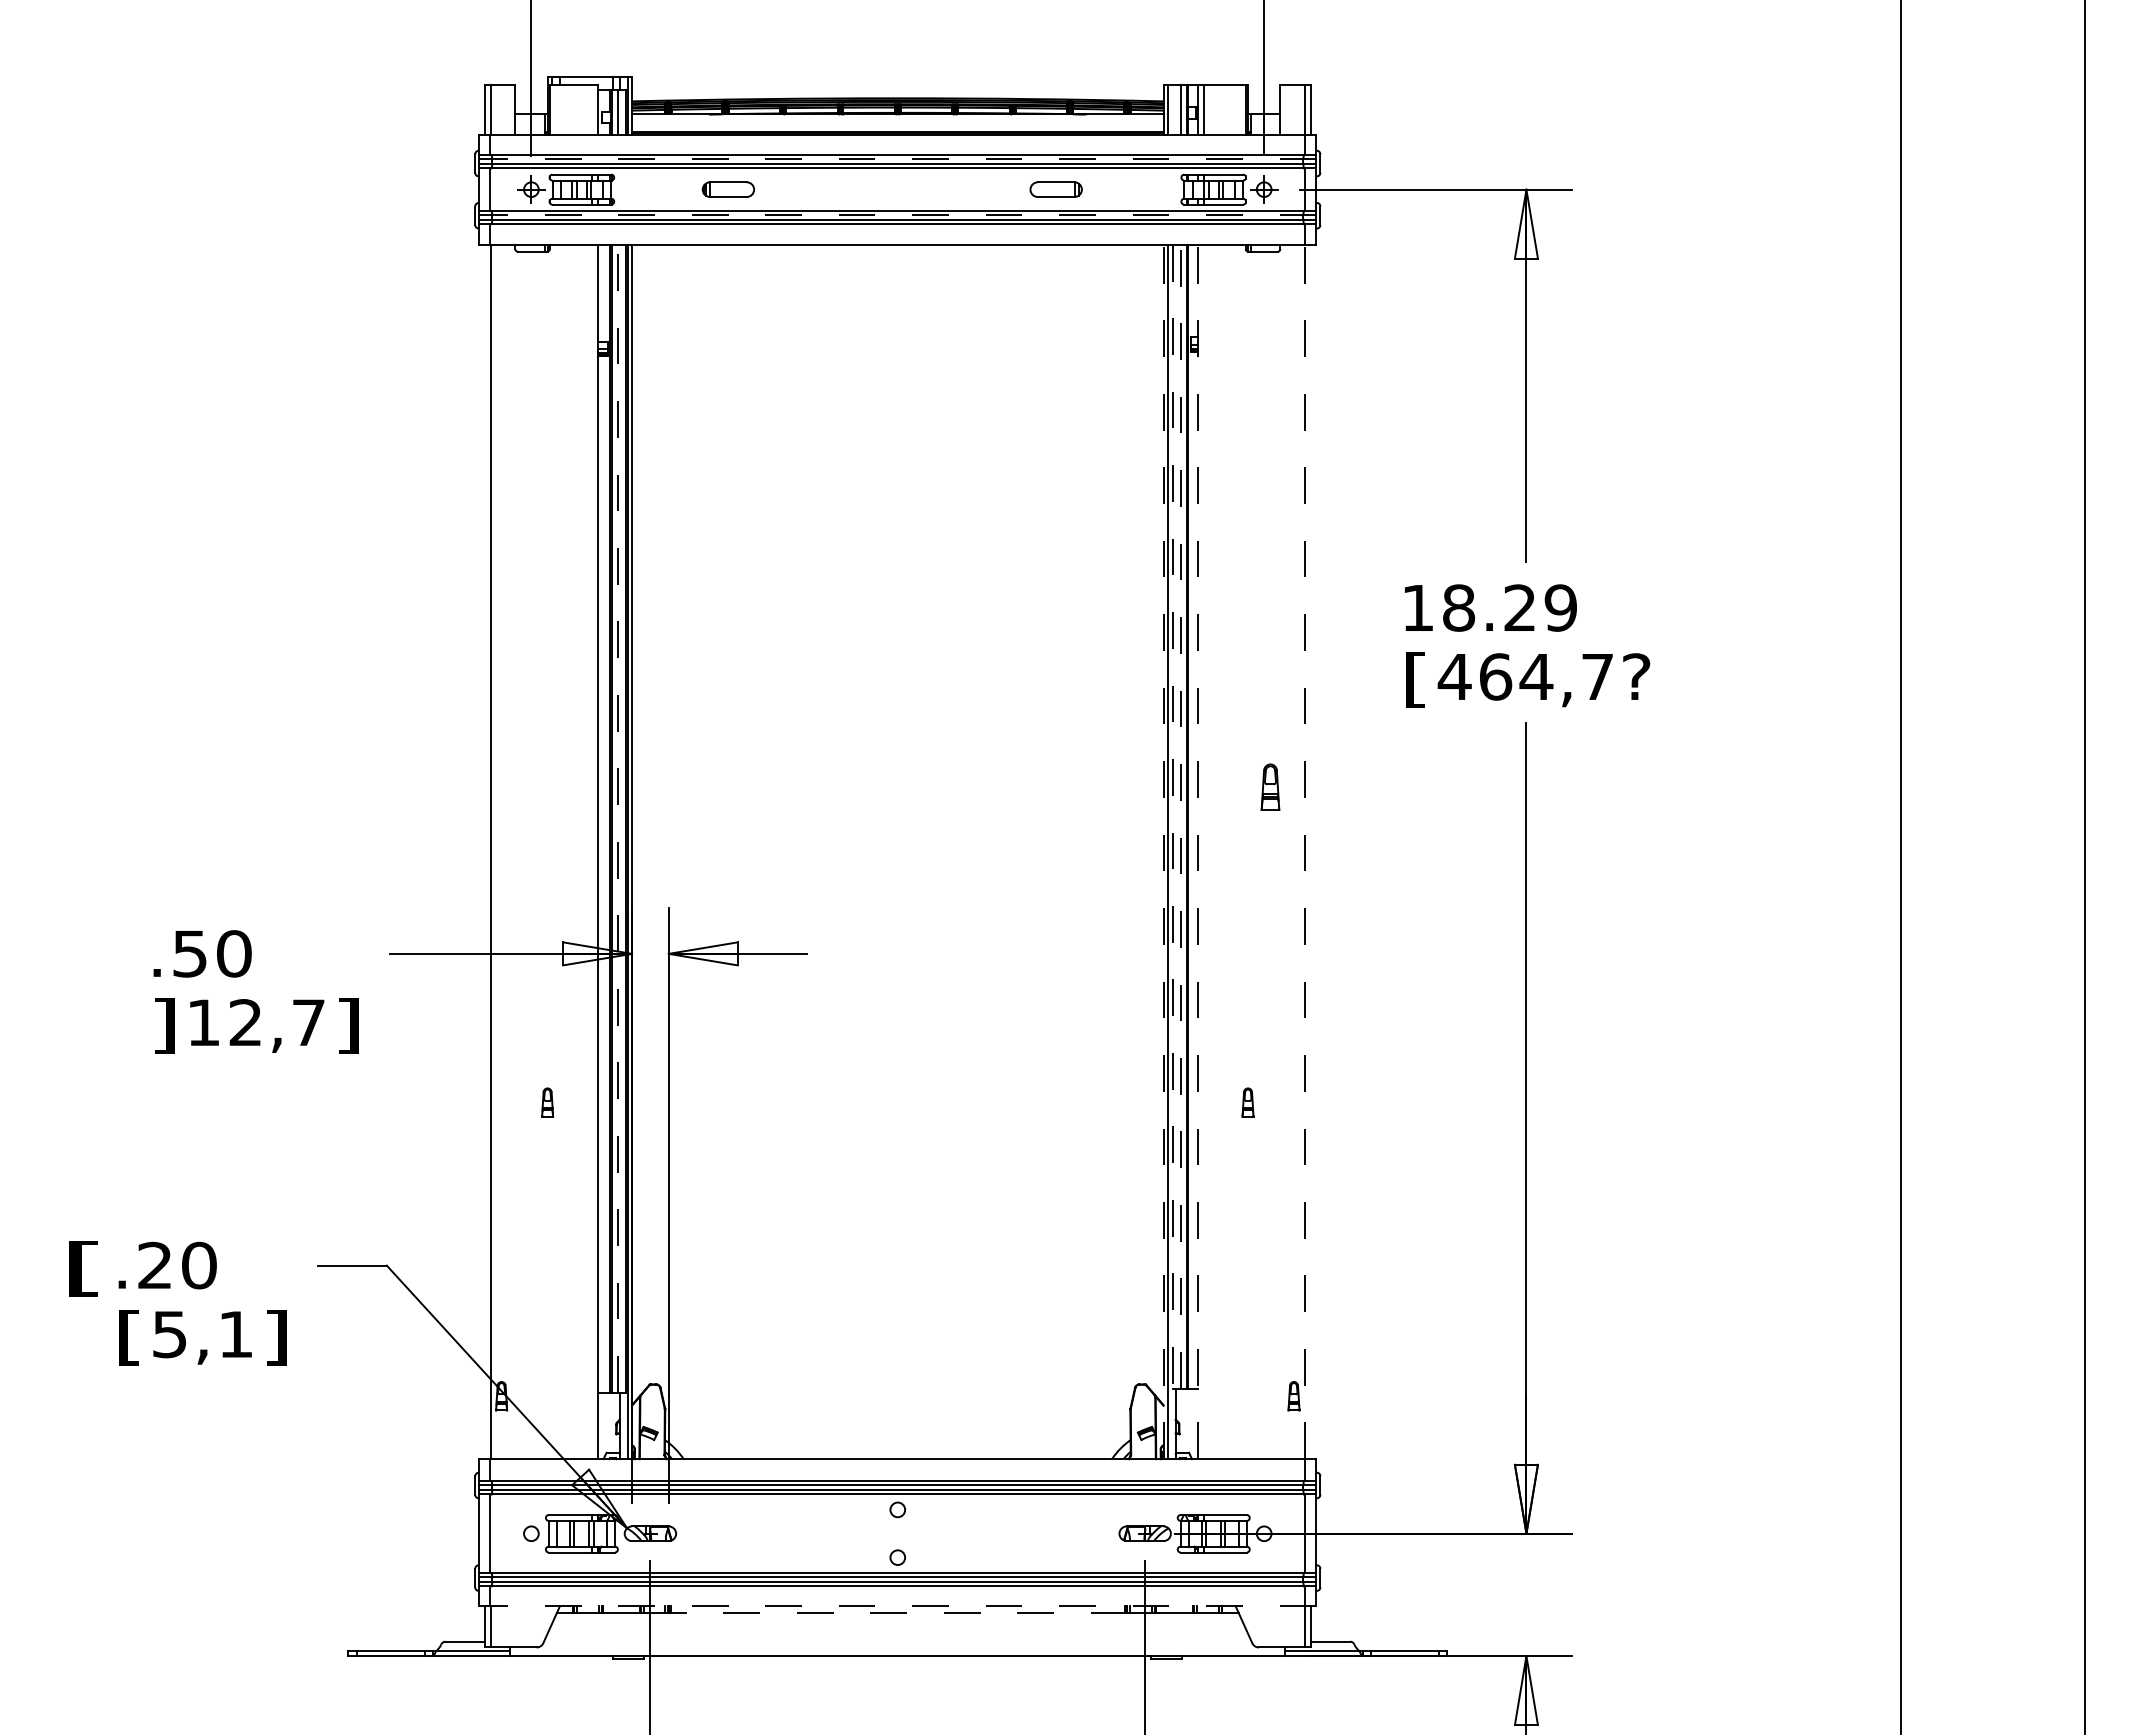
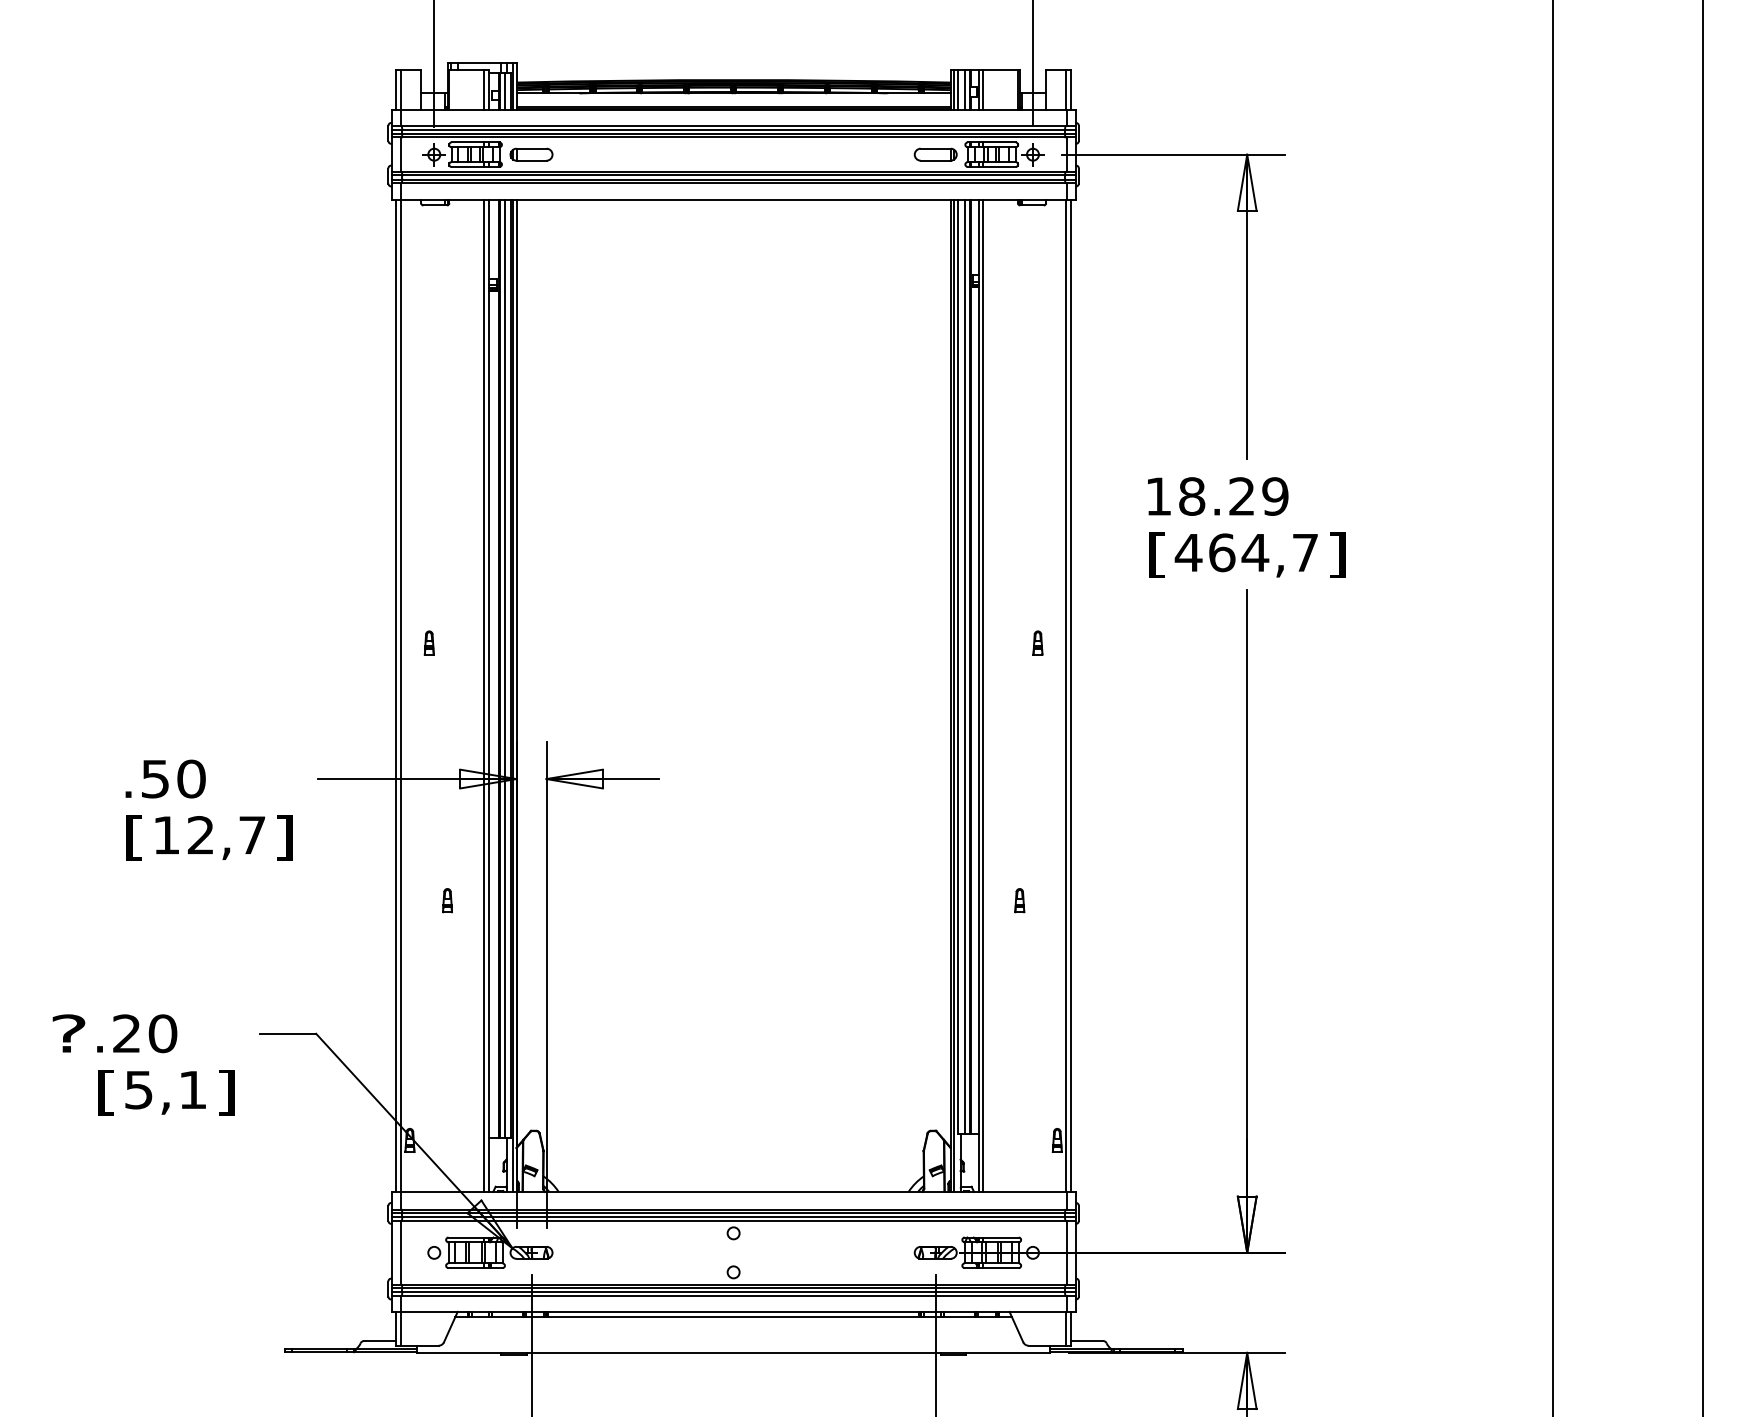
line: (592, 109) -> (484, 89), added
line: (1172, 109) -> (958, 89), added
line: (897, 159) -> (733, 130), dashed -> solid
part: (727, 189) -> (530, 154), moved
part: (1055, 189) -> (935, 154), moved
line: (897, 215) -> (733, 175), dashed -> solid
text: (1636, 679) -> (1337, 554), ? -> ]
part: (524, 787) -> (428, 643), added
part: (1269, 787) -> (1037, 643), size x0.62
line: (1172, 816) -> (958, 666), dashed -> solid
line: (1180, 816) -> (964, 666), dashed -> solid
line: (617, 818) -> (504, 668), dashed -> solid
line: (485, 851) -> (396, 695), added
line: (592, 851) -> (484, 695), added
line: (1163, 851) -> (950, 695), dashed -> solid
line: (1197, 851) -> (978, 695), dashed -> solid
line: (1203, 851) -> (983, 695), added
line: (1304, 851) -> (1065, 695), dashed -> solid
line: (1310, 851) -> (1070, 695), added
text: (164, 1025) -> (134, 837), ] -> [
text: (84, 1268) -> (69, 1036), [ -> ?
line: (897, 1606) -> (733, 1312), dashed -> solid
line: (897, 1612) -> (733, 1317), dashed -> solid

